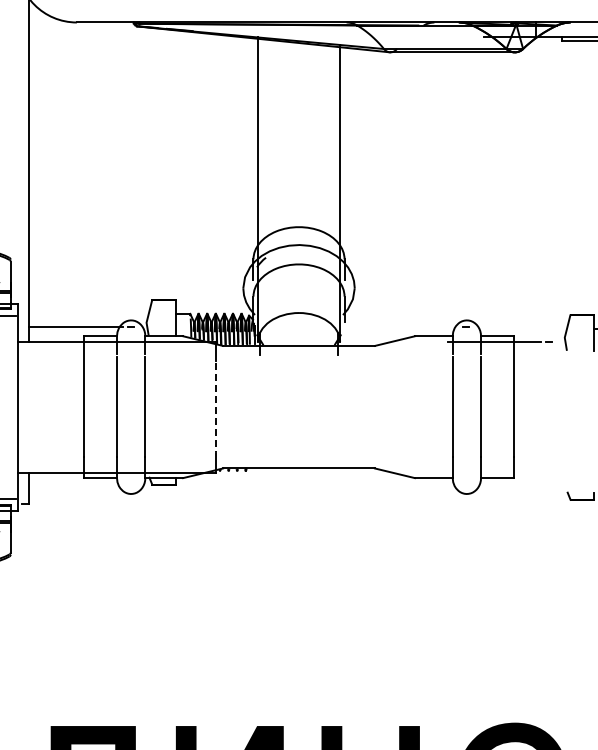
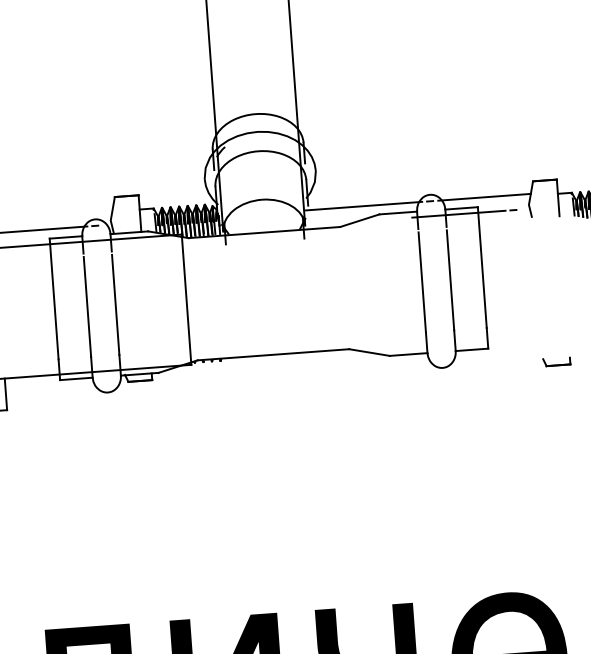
line: (399, 326) -> (363, 205), added
line: (520, 326) -> (483, 196), added
line: (216, 407) -> (186, 300), dashed -> solid

